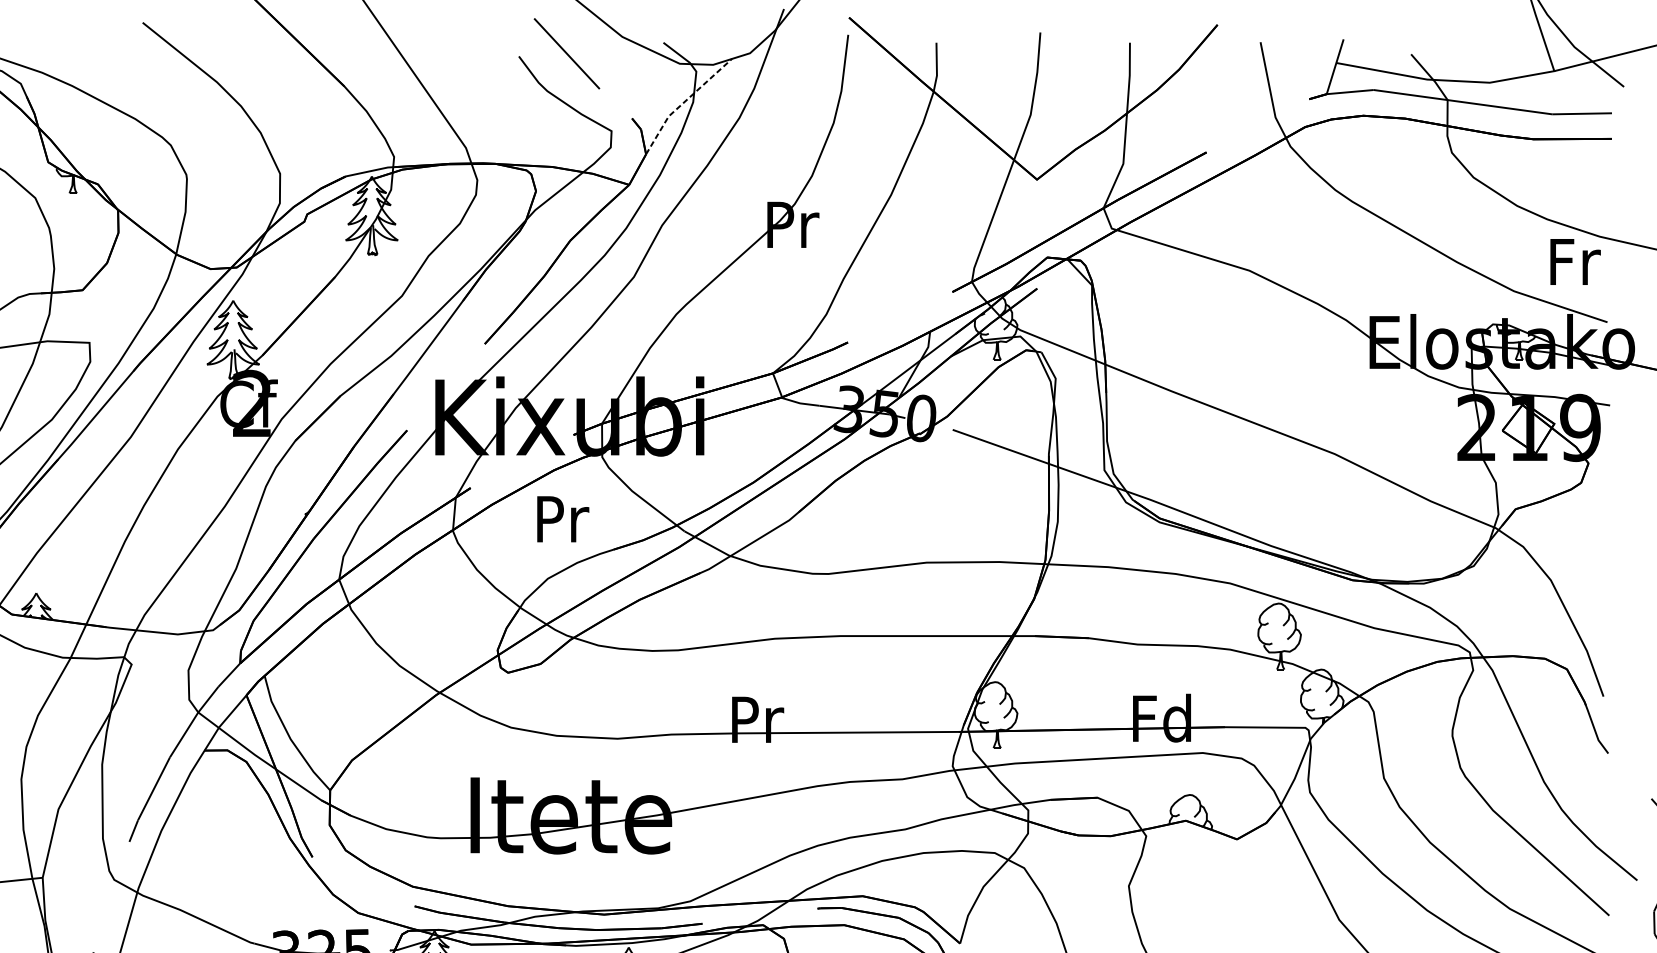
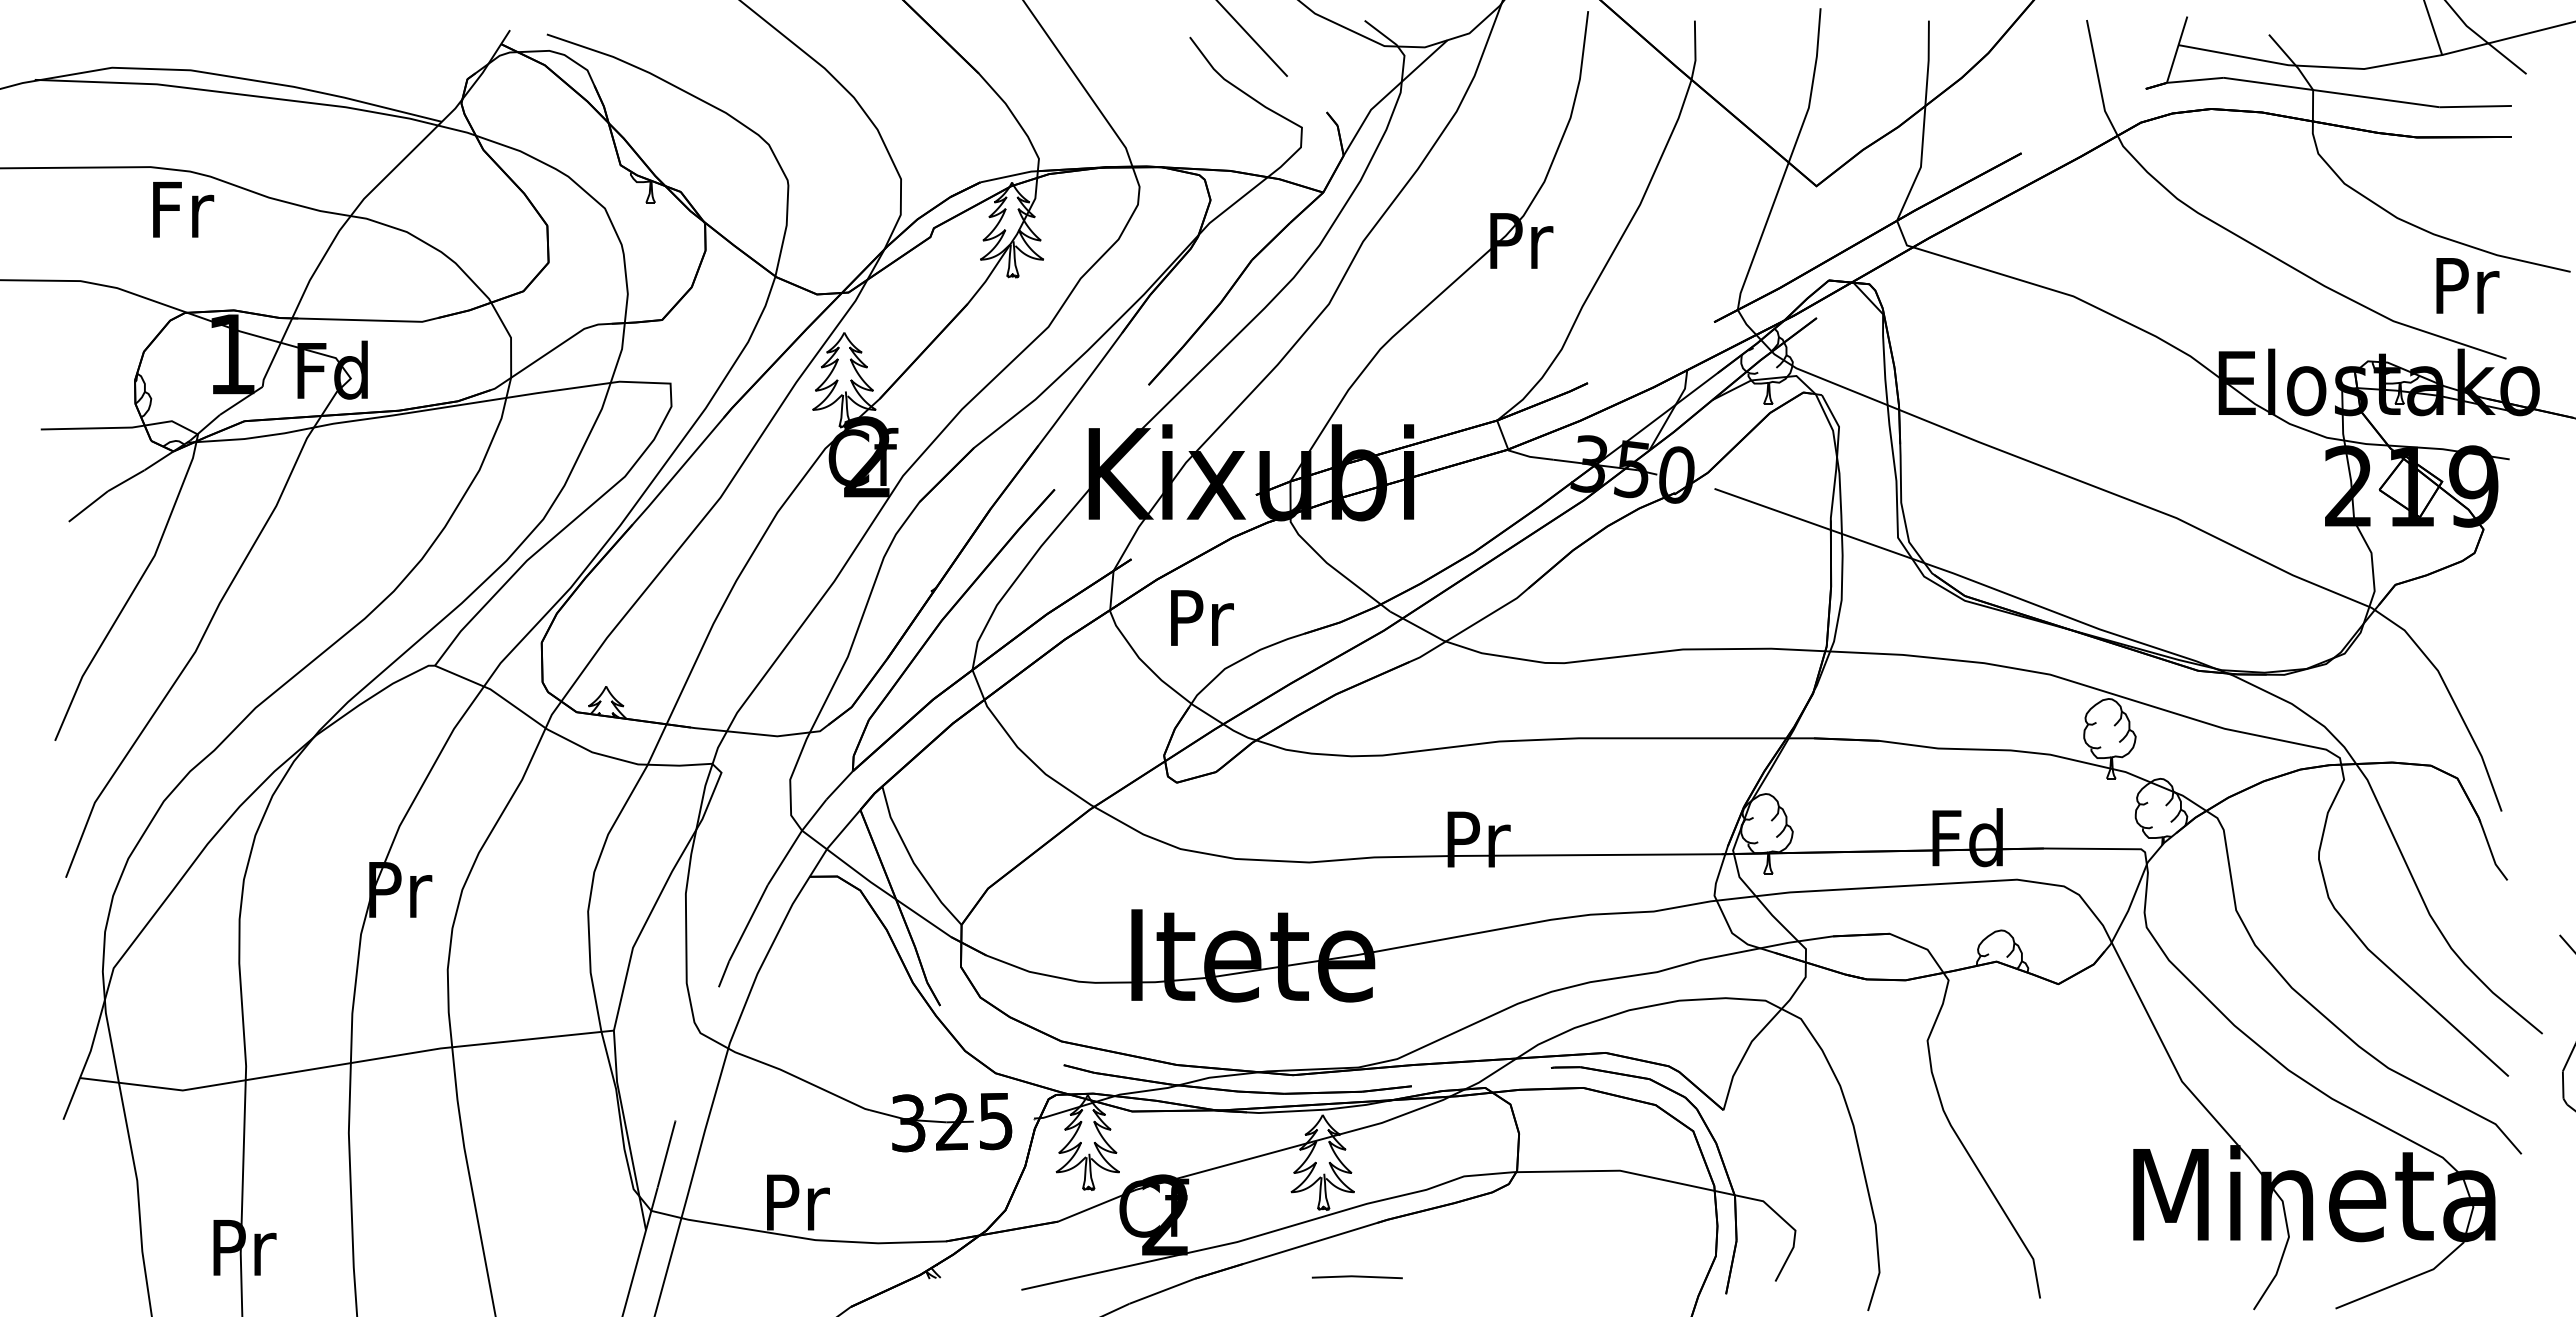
line: (683, 102) -> (1389, 93), dashed -> solid
text: (1575, 261) -> (2467, 285), Fr -> Pr
text: (563, 518) -> (1202, 617), moved

